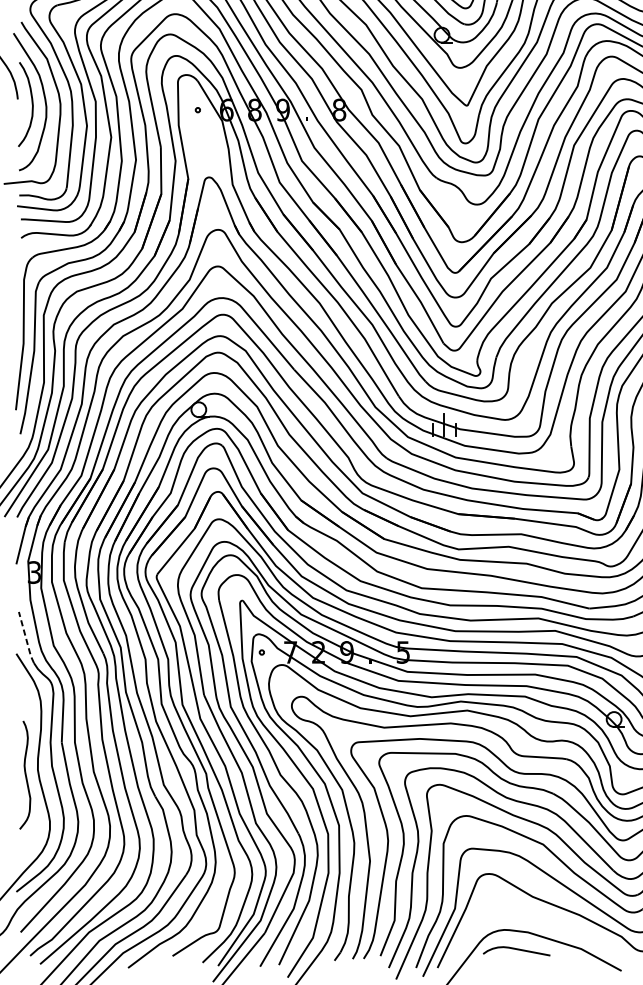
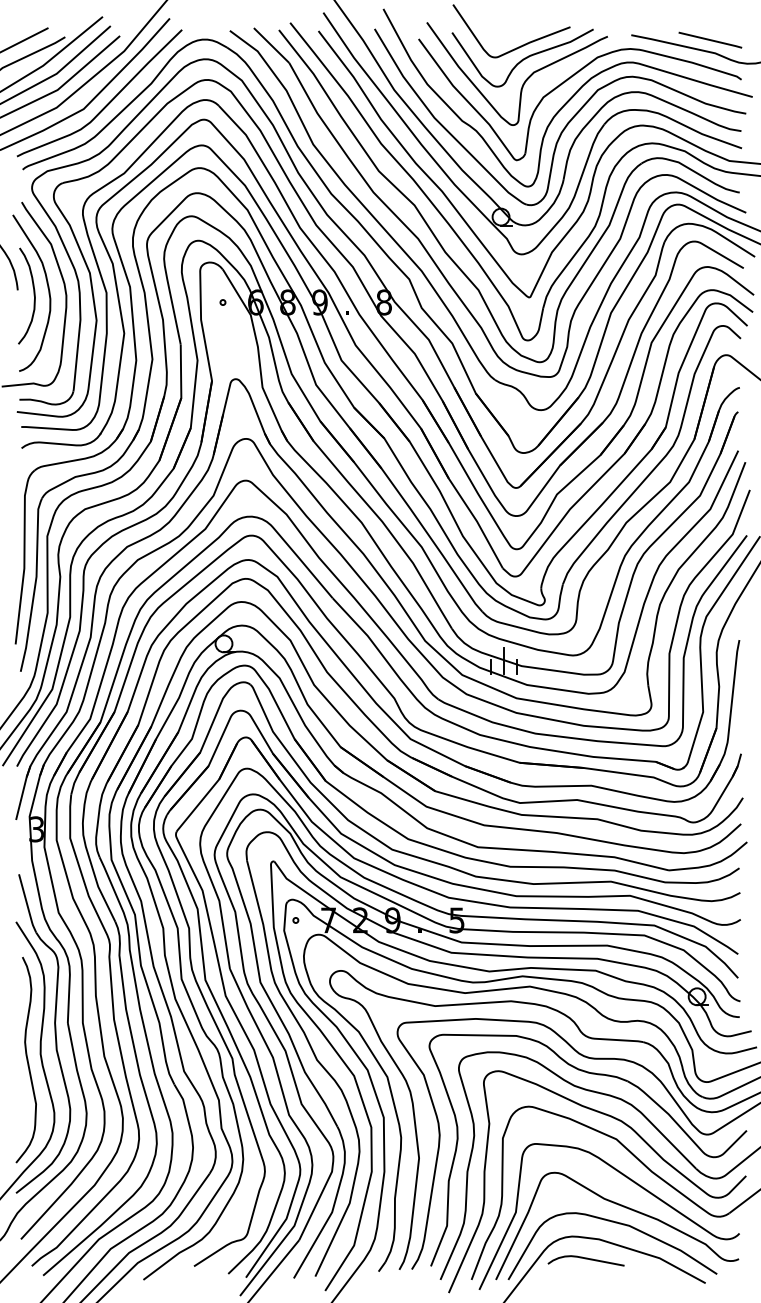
line: (26, 638) -> (27, 904), dashed -> solid
part: (24, 775) -> (25, 1060), size x1.67
curve: (545, 919) -> (619, 1224), added

